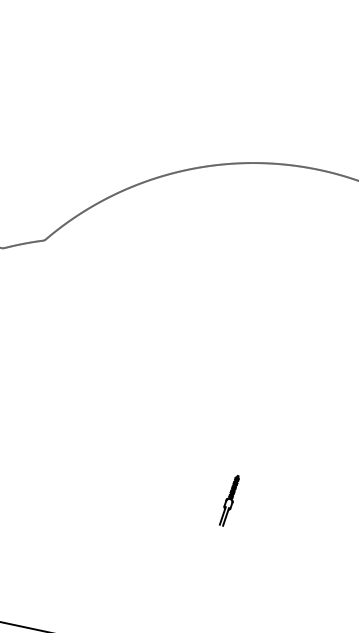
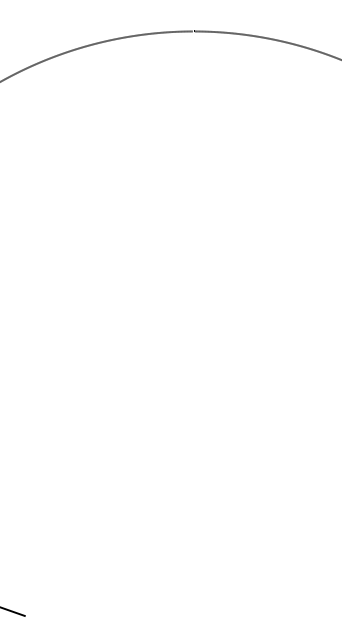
part: (229, 500) -> (161, 445), removed

